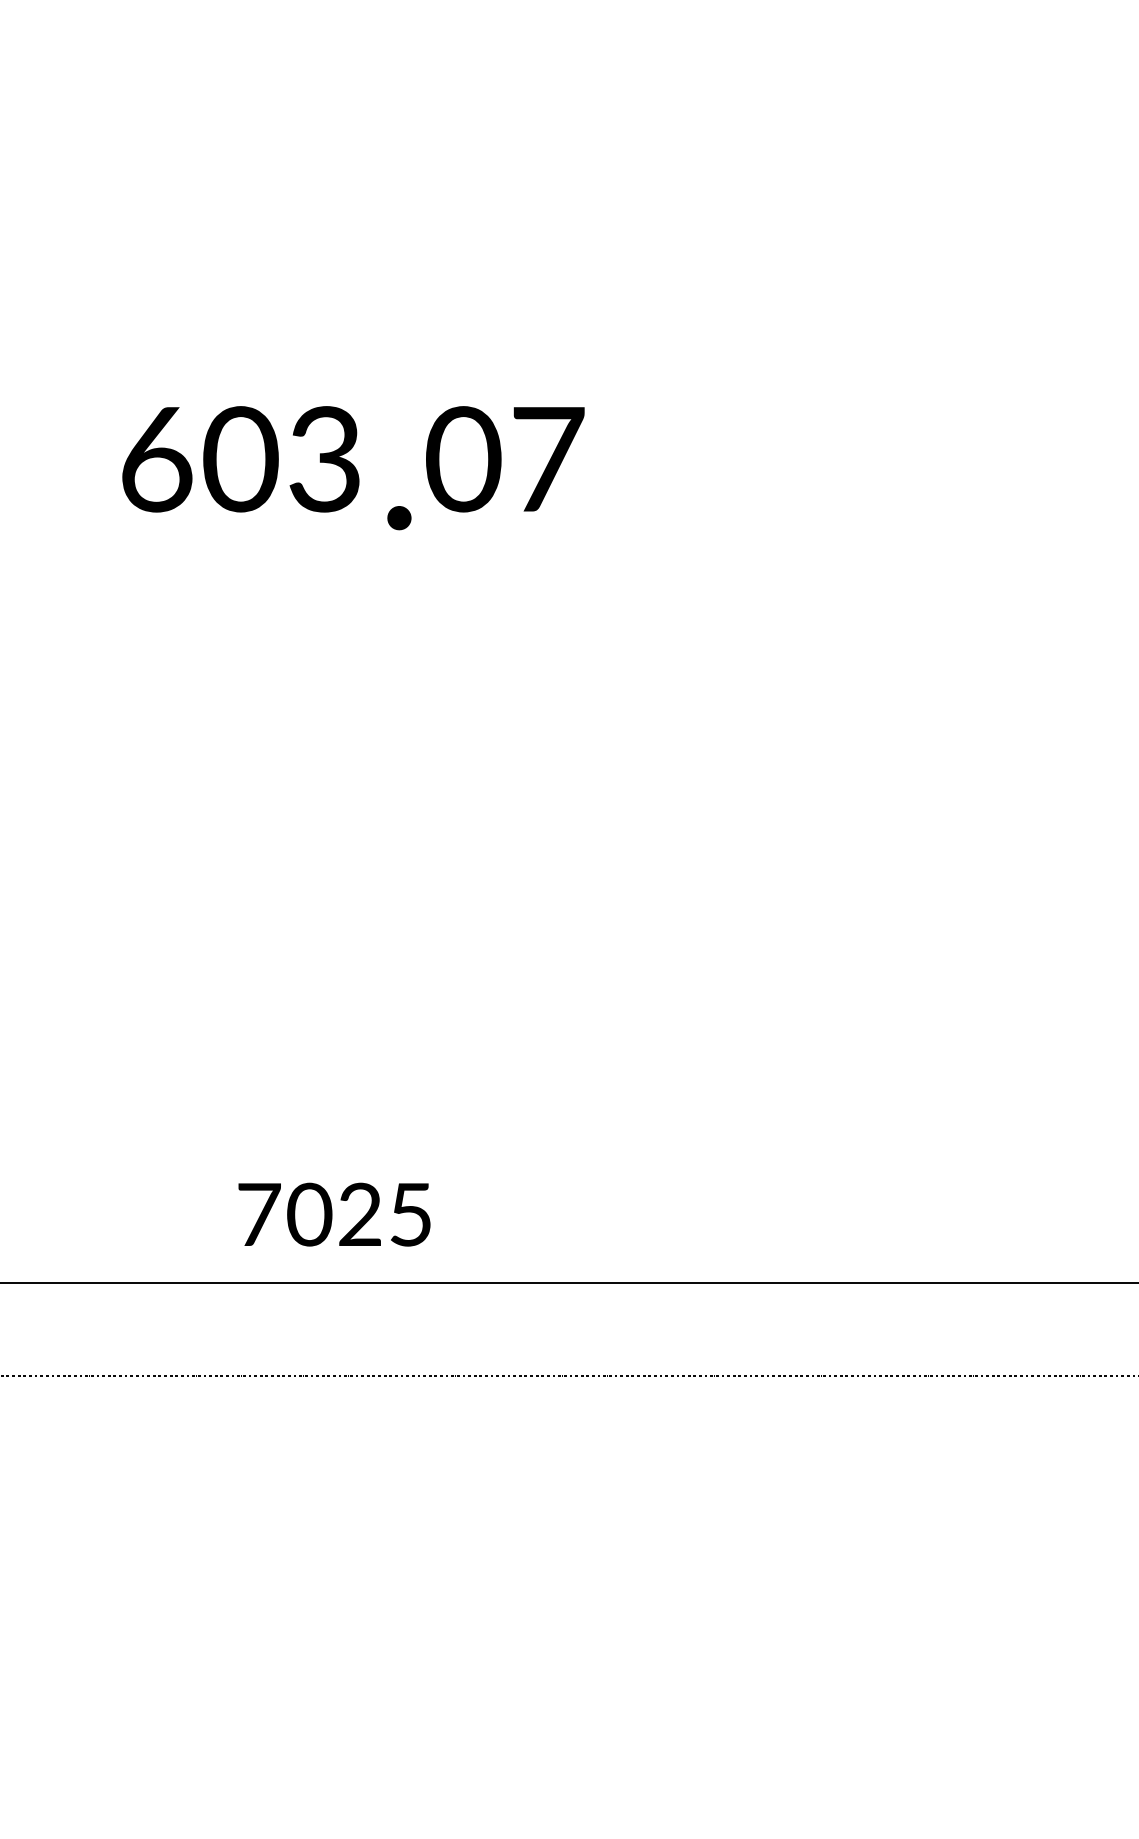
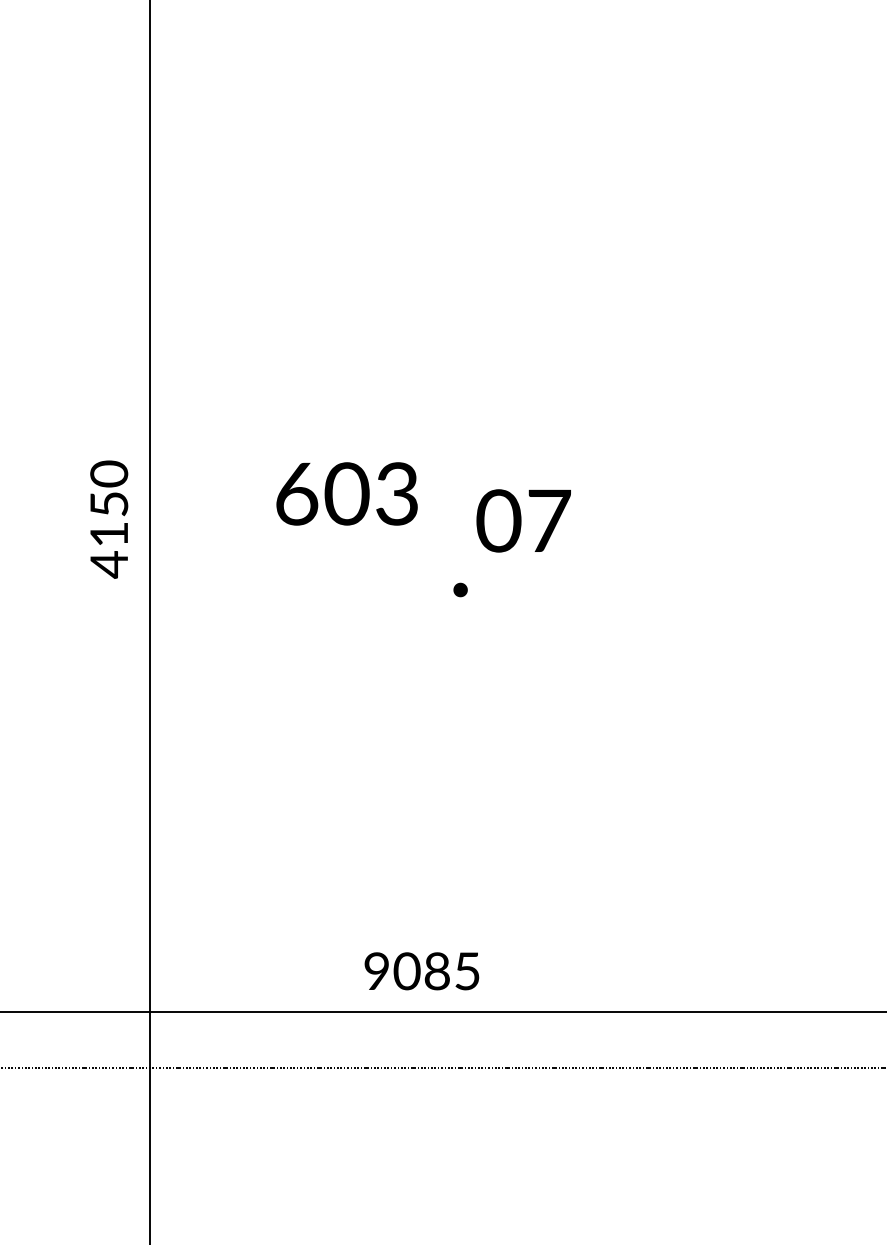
text: (239, 458) -> (346, 493), moved
text: (399, 517) -> (460, 589), moved
text: (308, 1214) -> (406, 971), 7025 -> 9085

